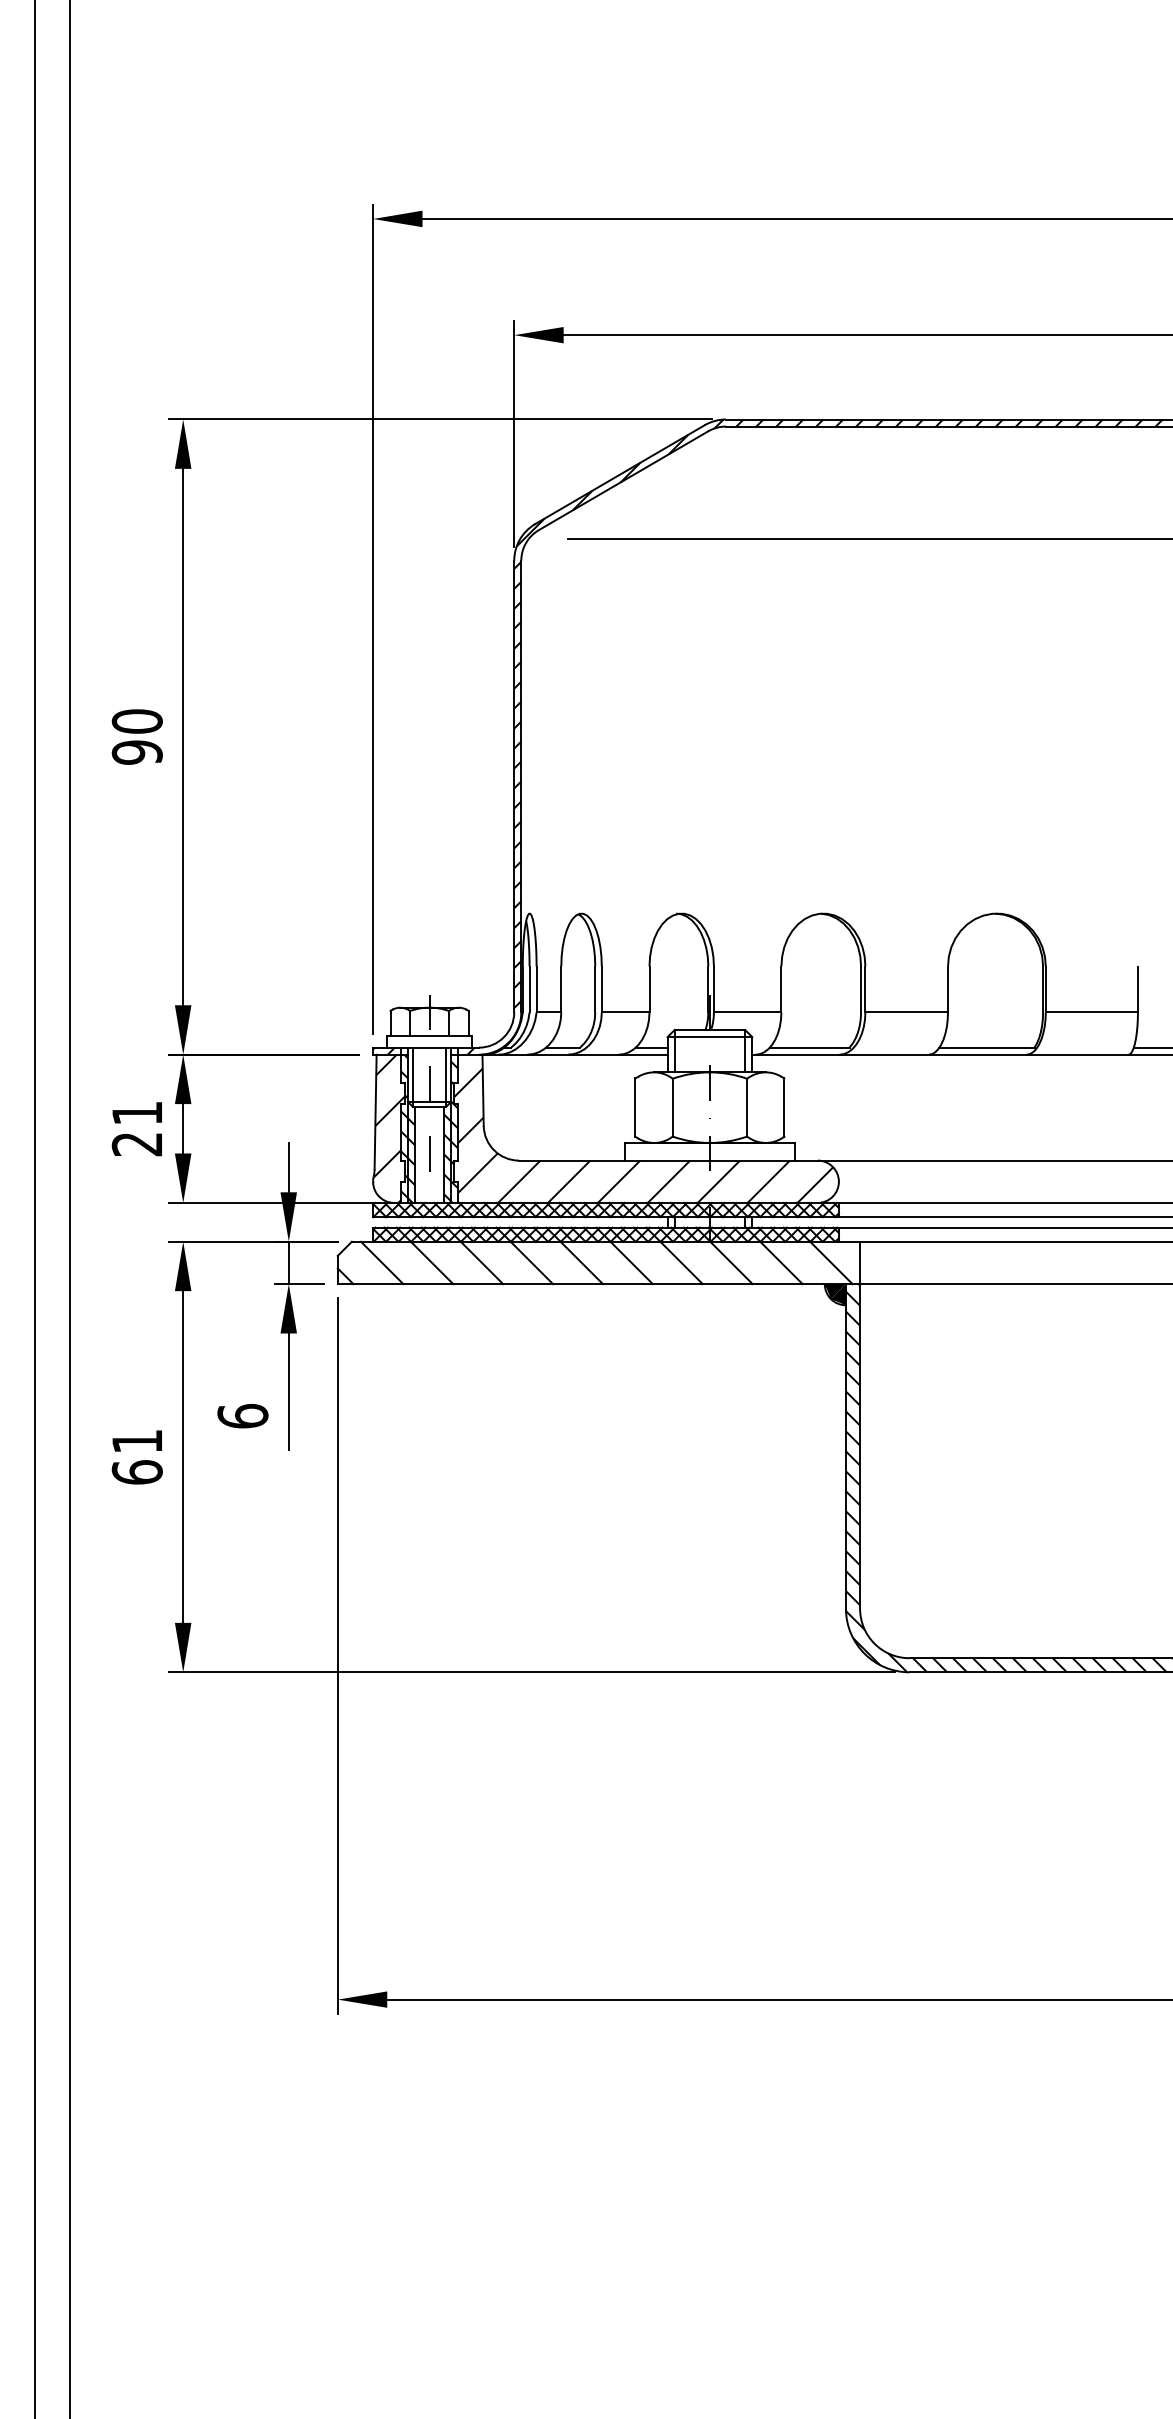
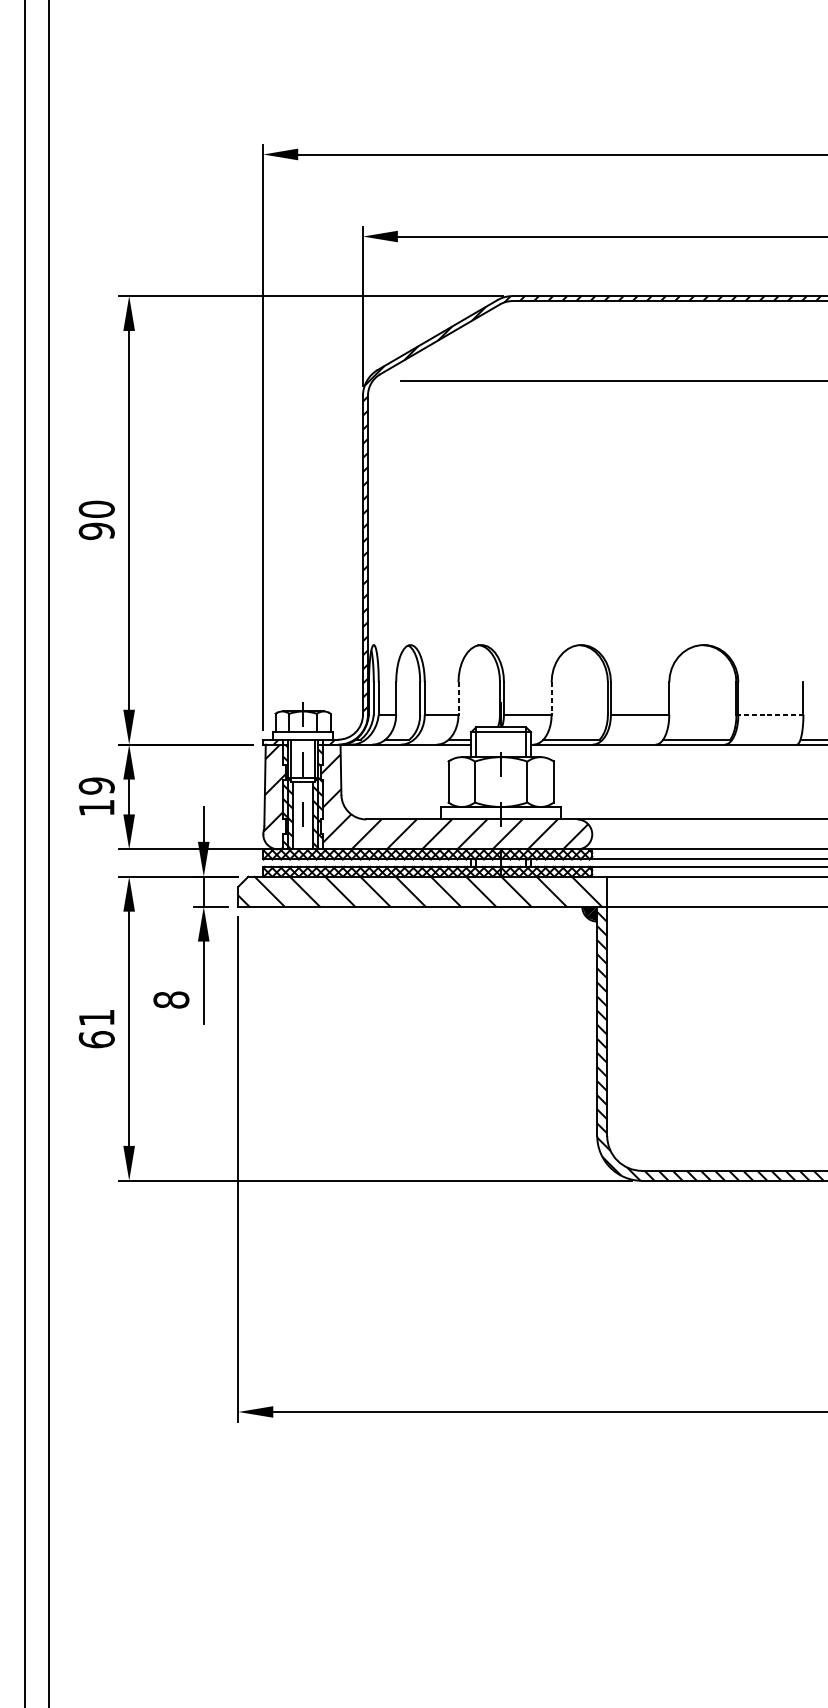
line: (649, 989) -> (458, 698), solid -> dashed
line: (781, 989) -> (551, 698), solid -> dashed
line: (1091, 1012) -> (770, 714), solid -> dashed
text: (136, 1128) -> (96, 796), 21 -> 19
text: (242, 1415) -> (171, 999), 6 -> 8

